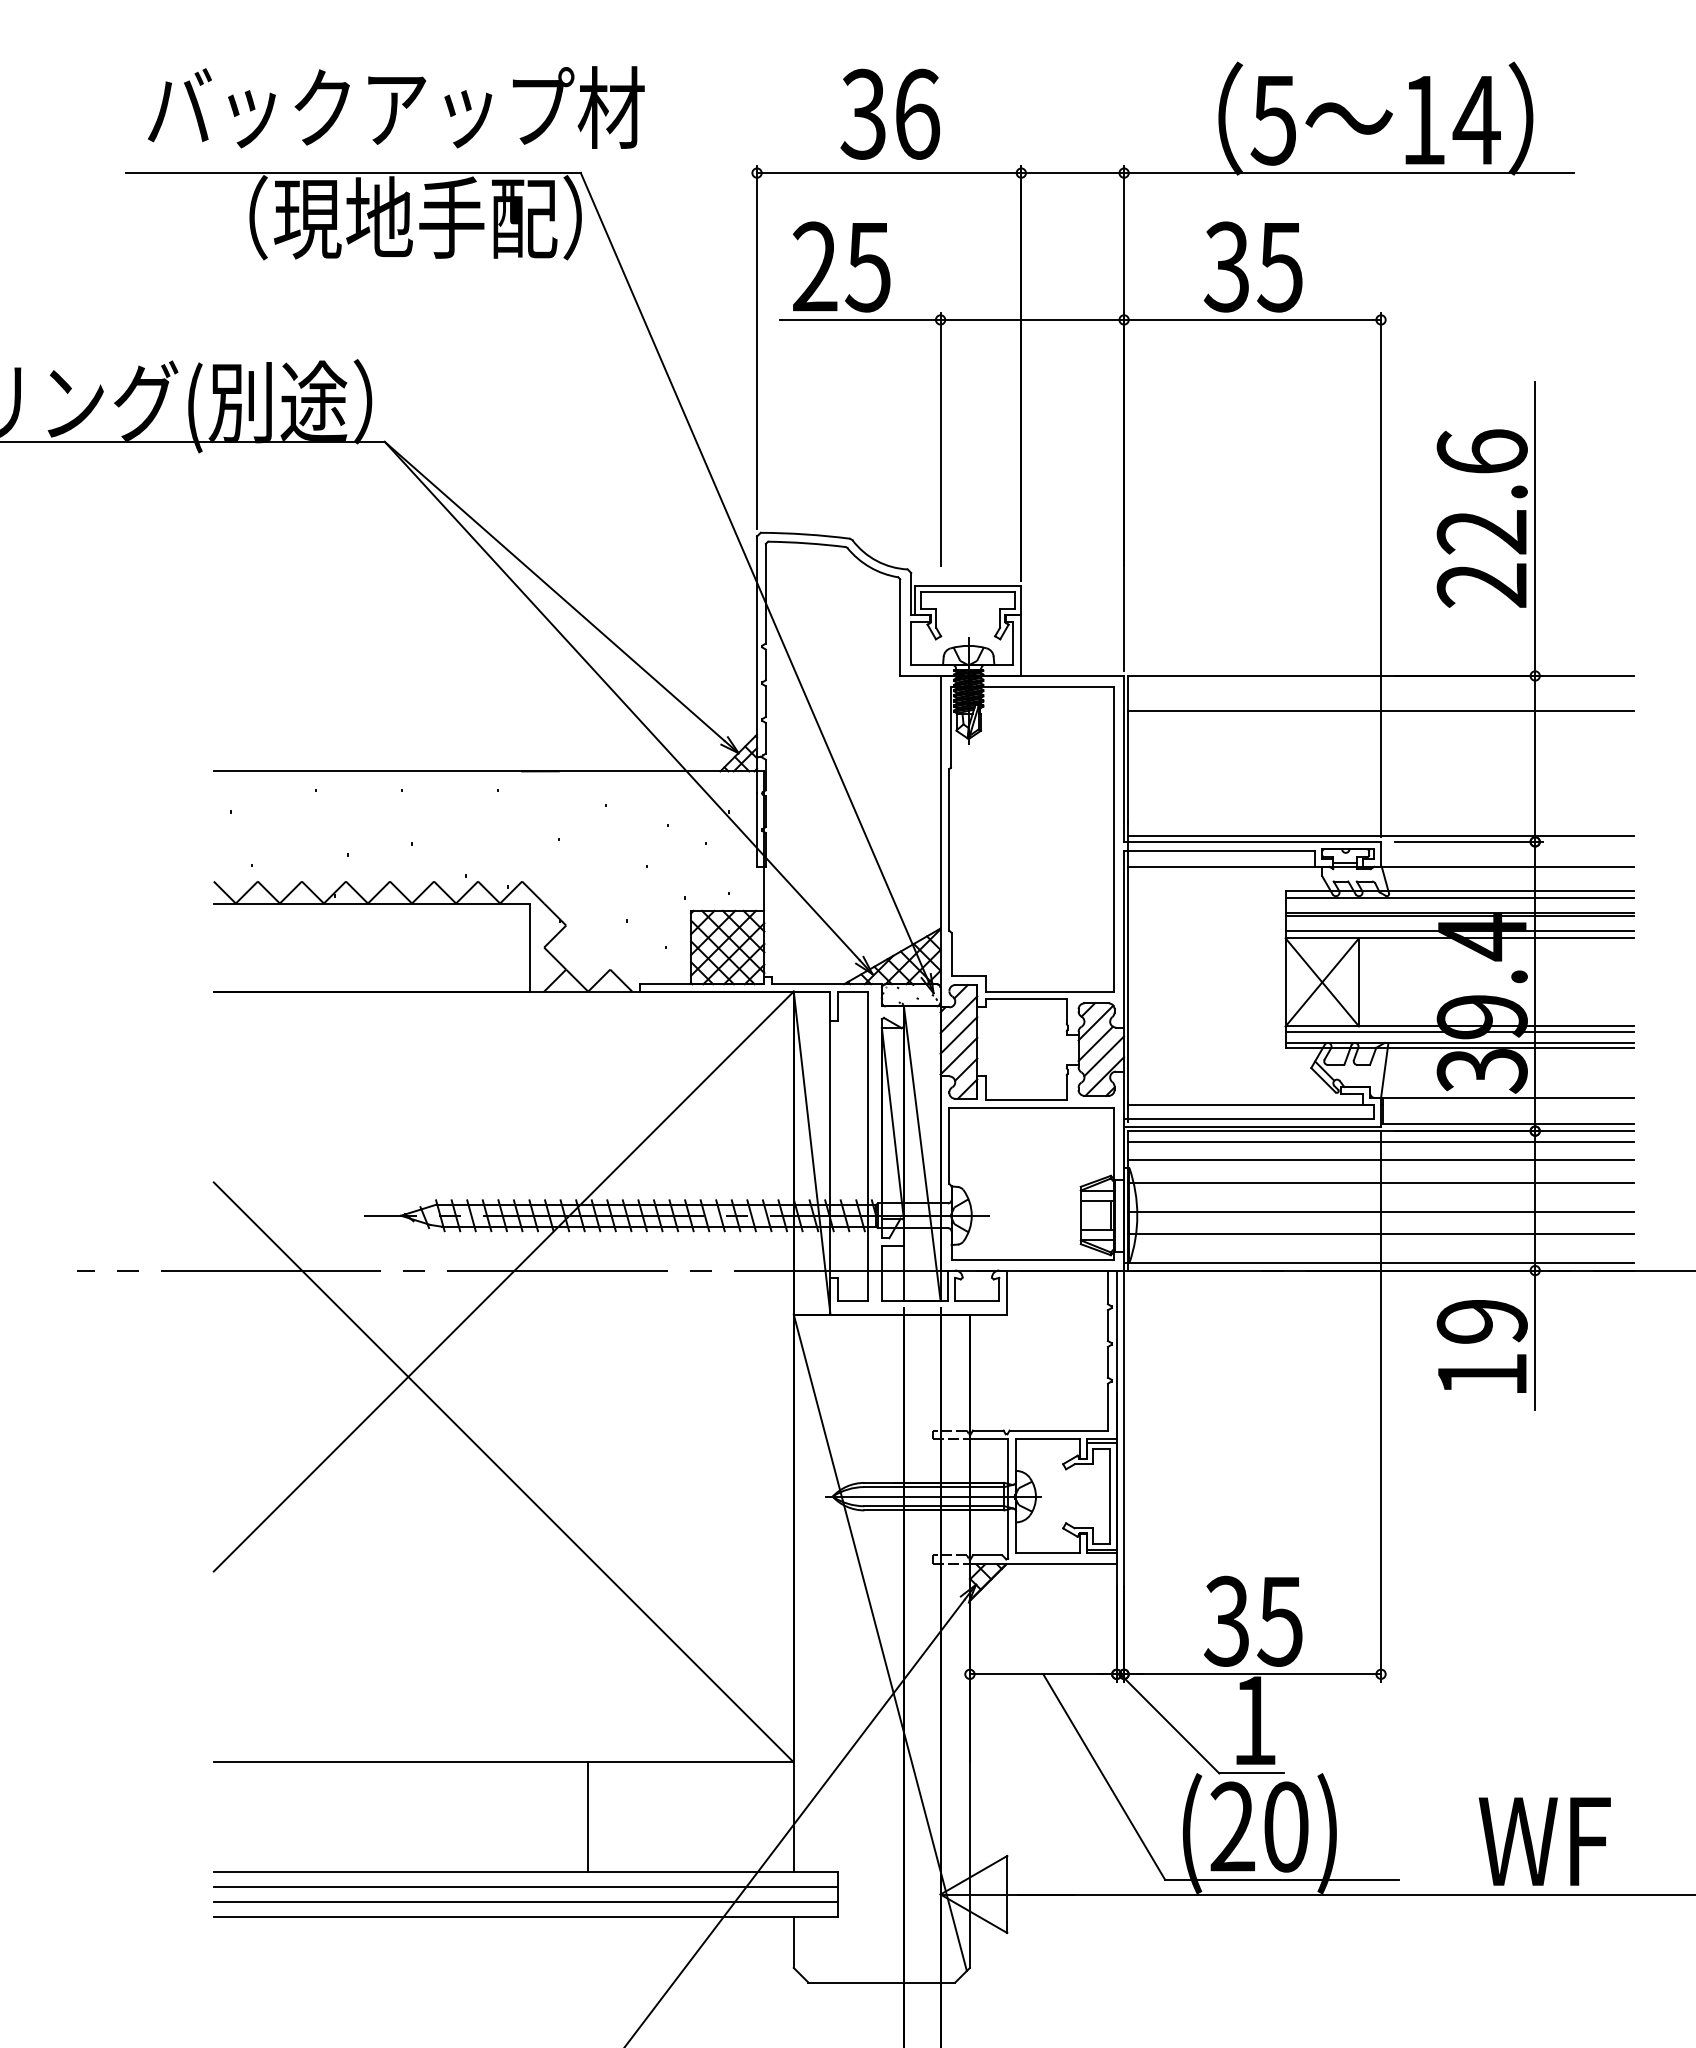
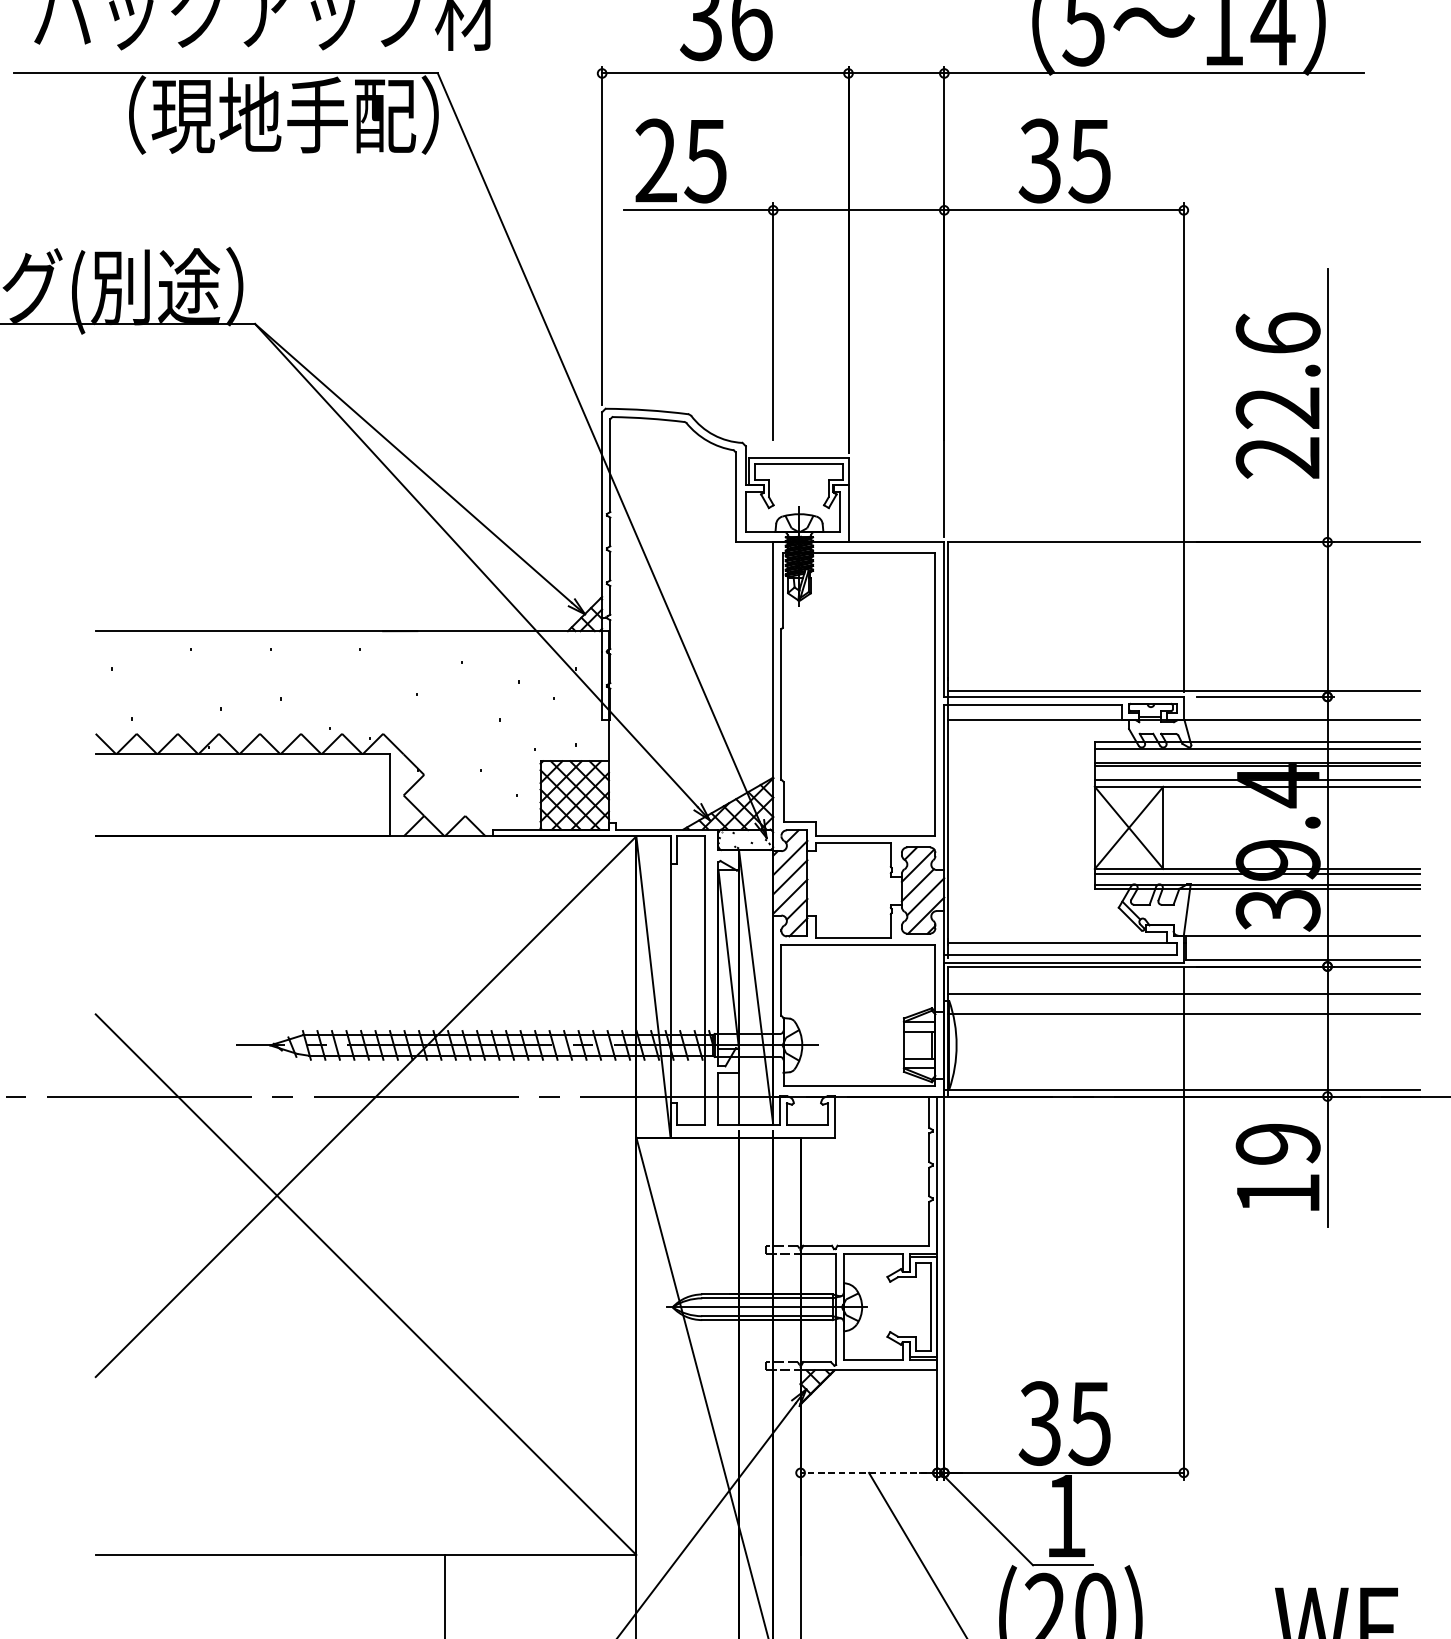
line: (1380, 711) -> (1183, 575), removed
line: (1380, 1142) -> (1183, 977), removed
line: (1380, 1211) -> (1183, 1041), removed
line: (1380, 1233) -> (1183, 1061), removed
line: (1042, 1674) -> (868, 1473), solid -> dashed

